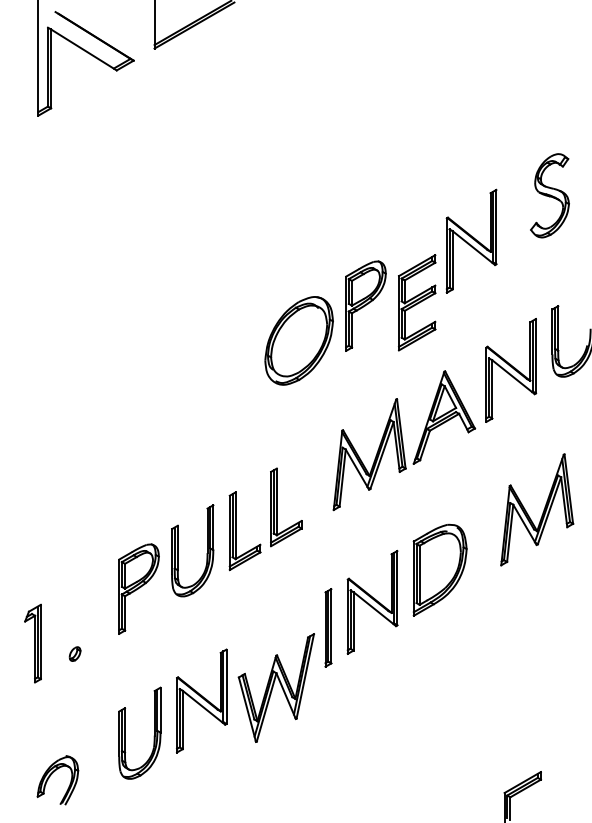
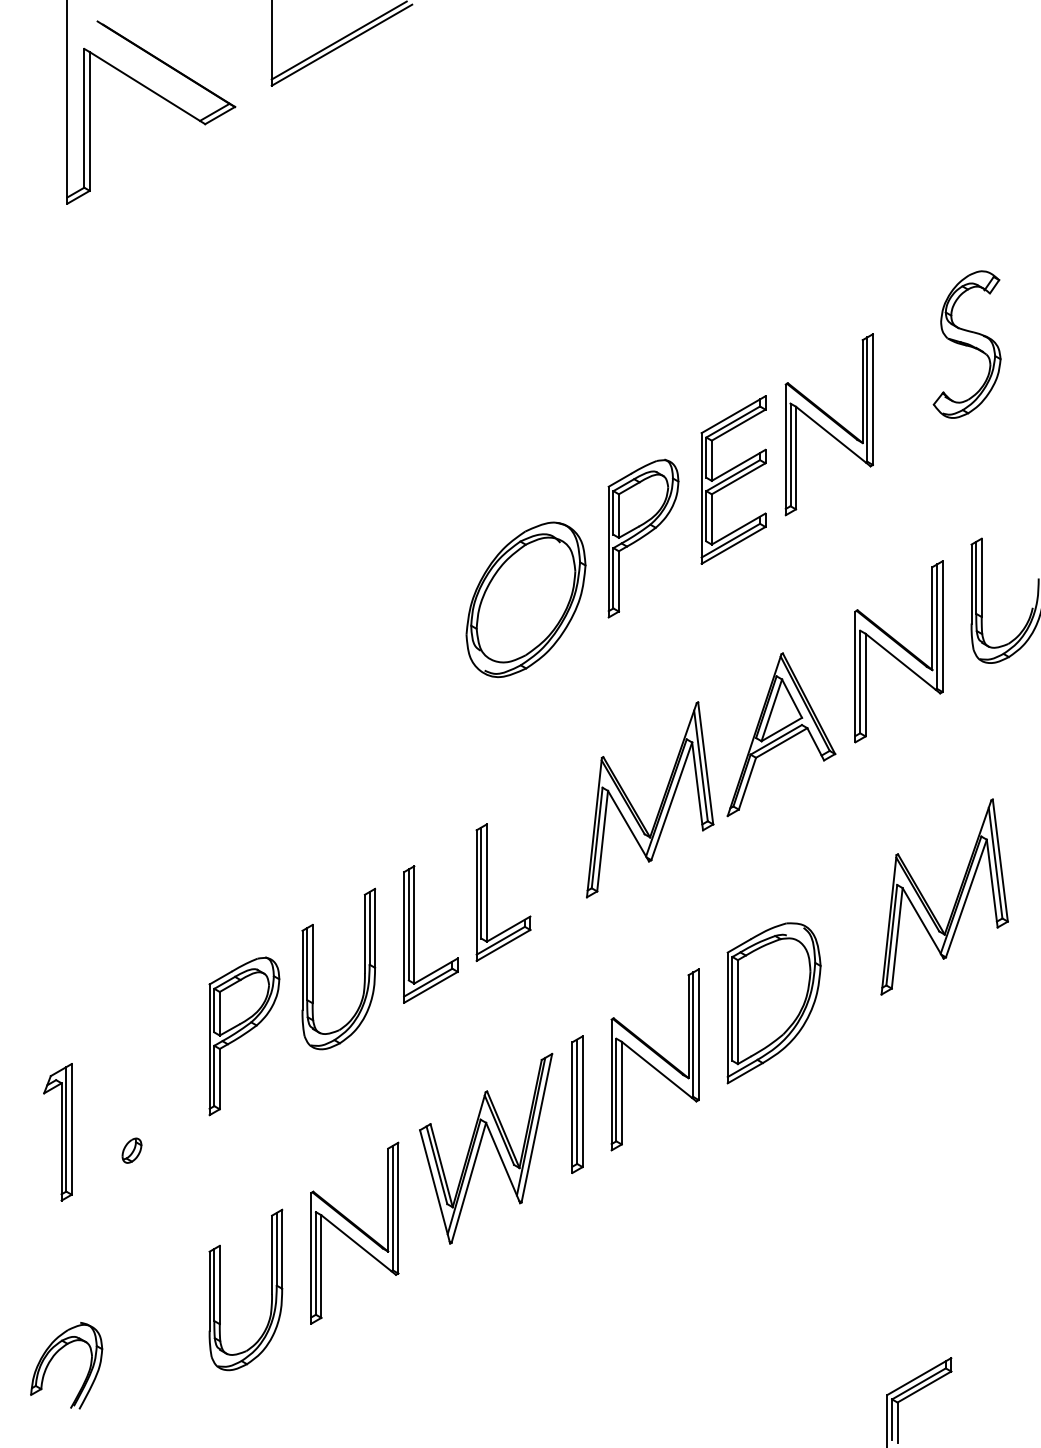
part: (417, 302) -> (734, 479), moved
part: (275, 687) -> (484, 1147), moved
part: (52, 774) -> (57, 1355), moved

